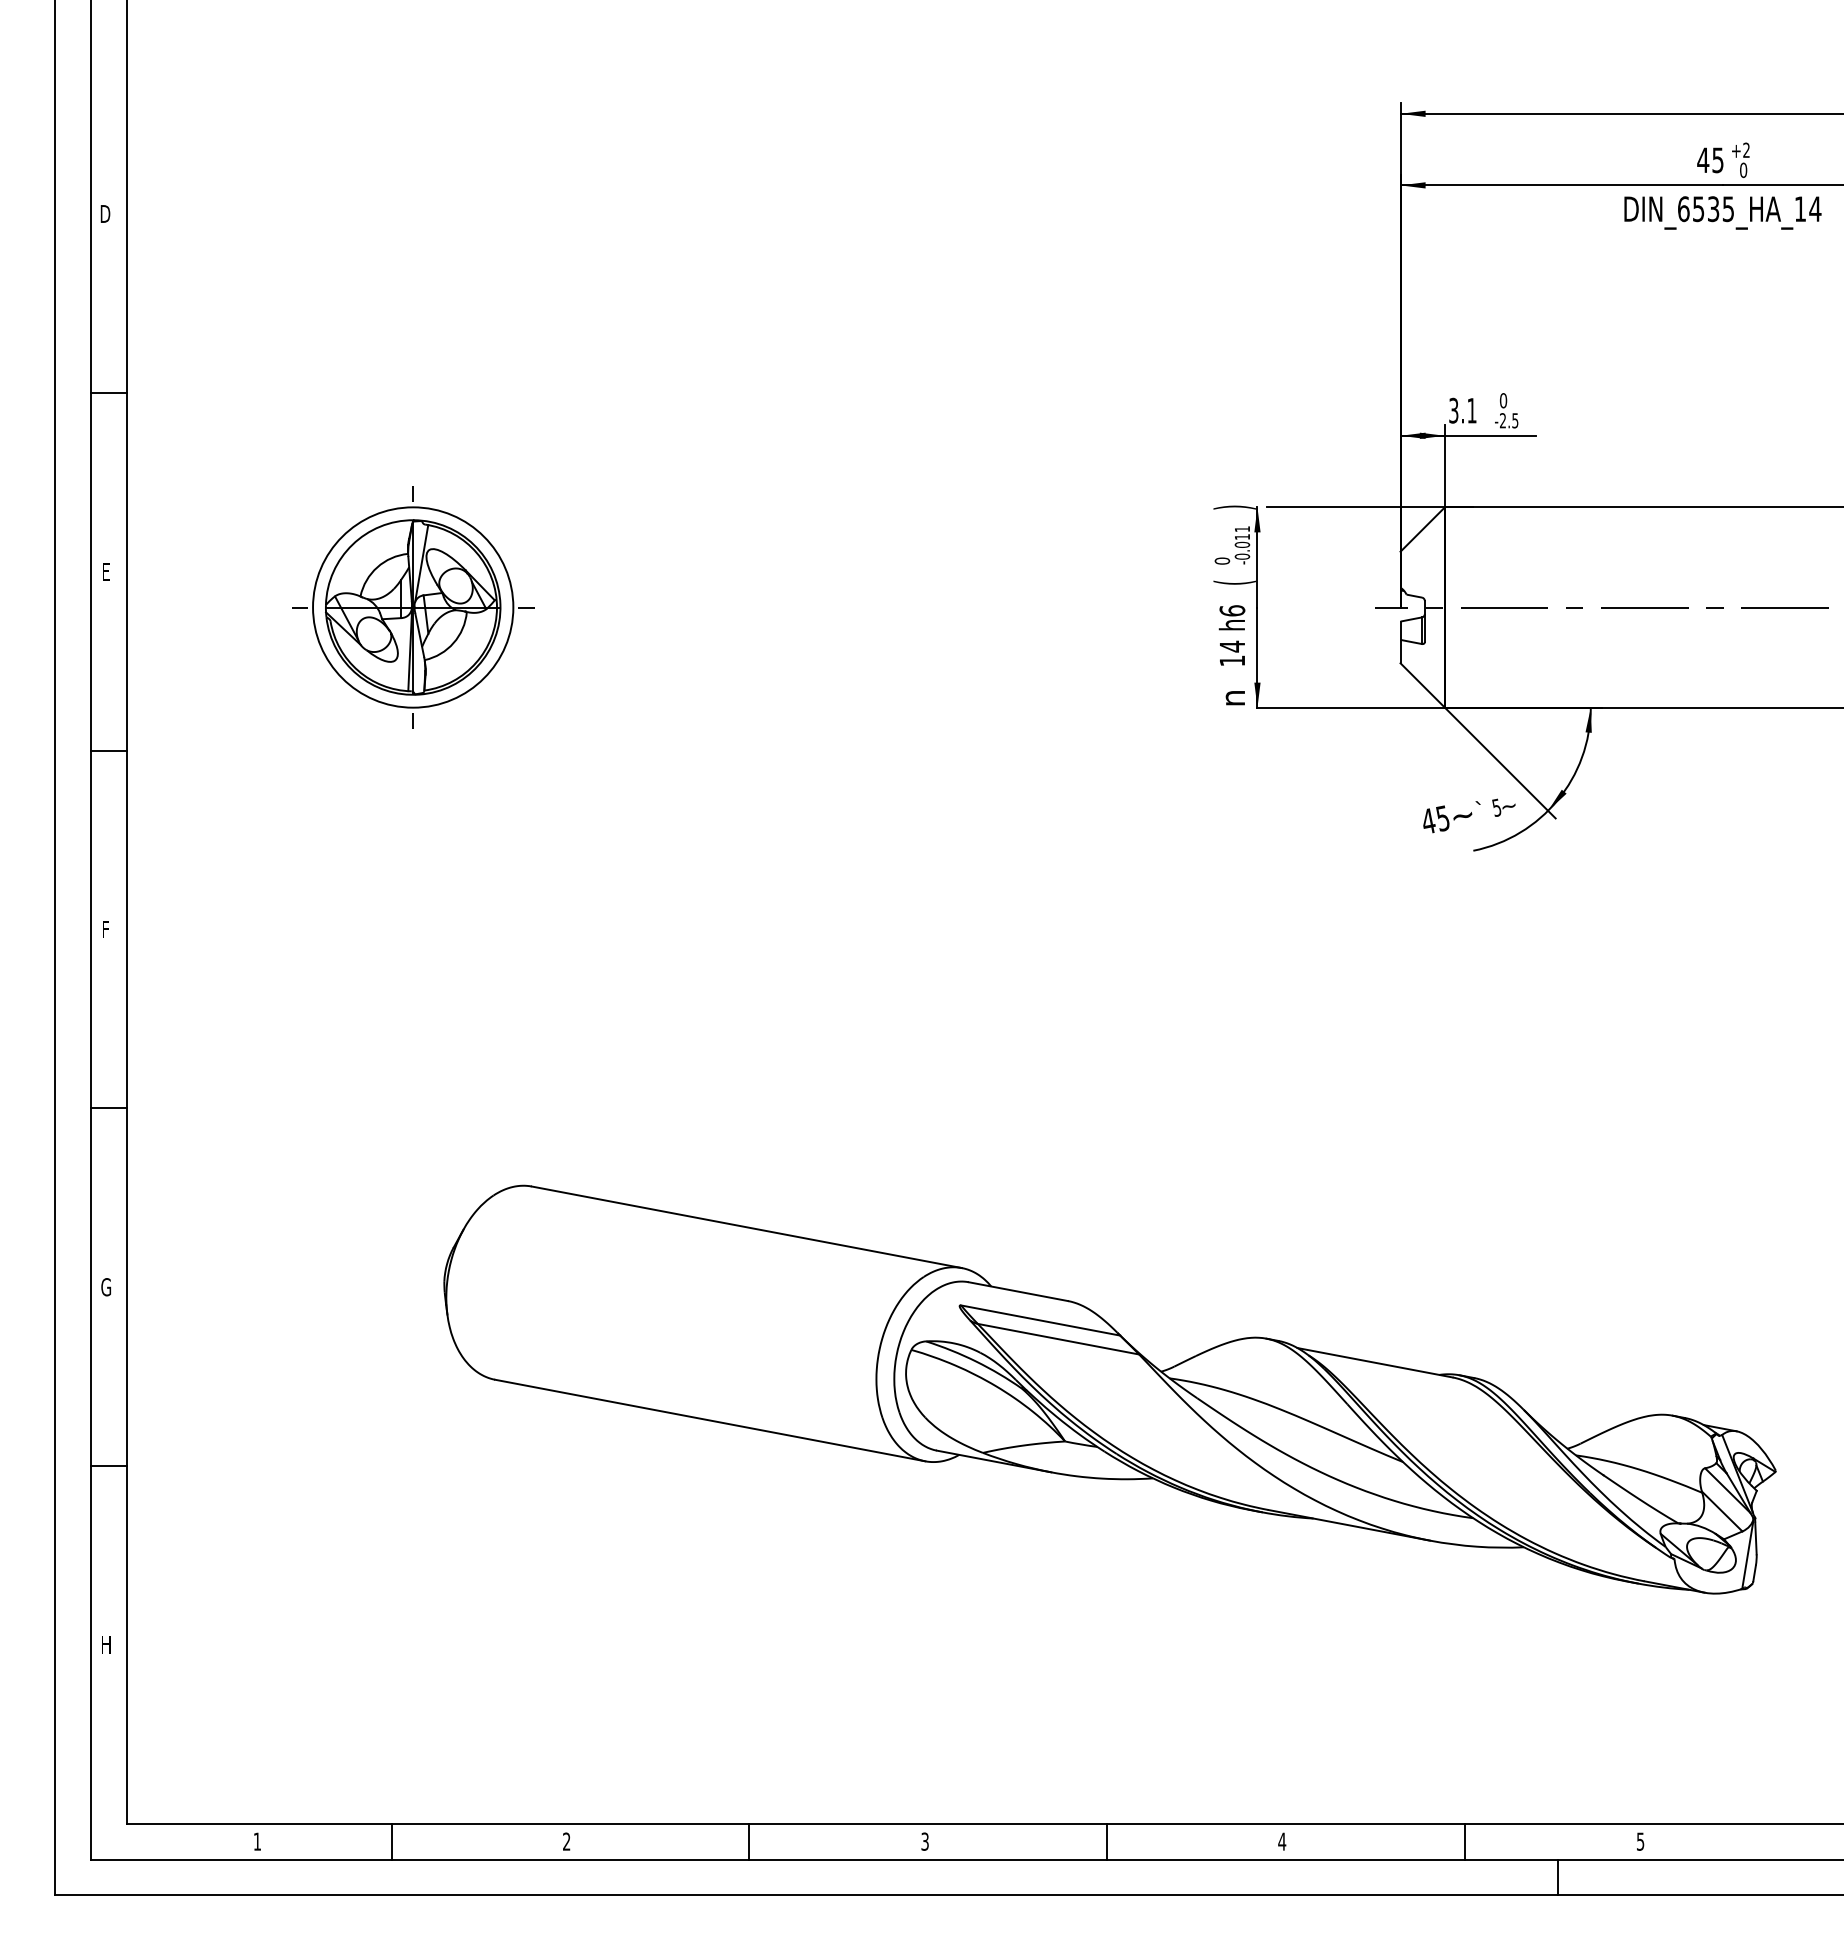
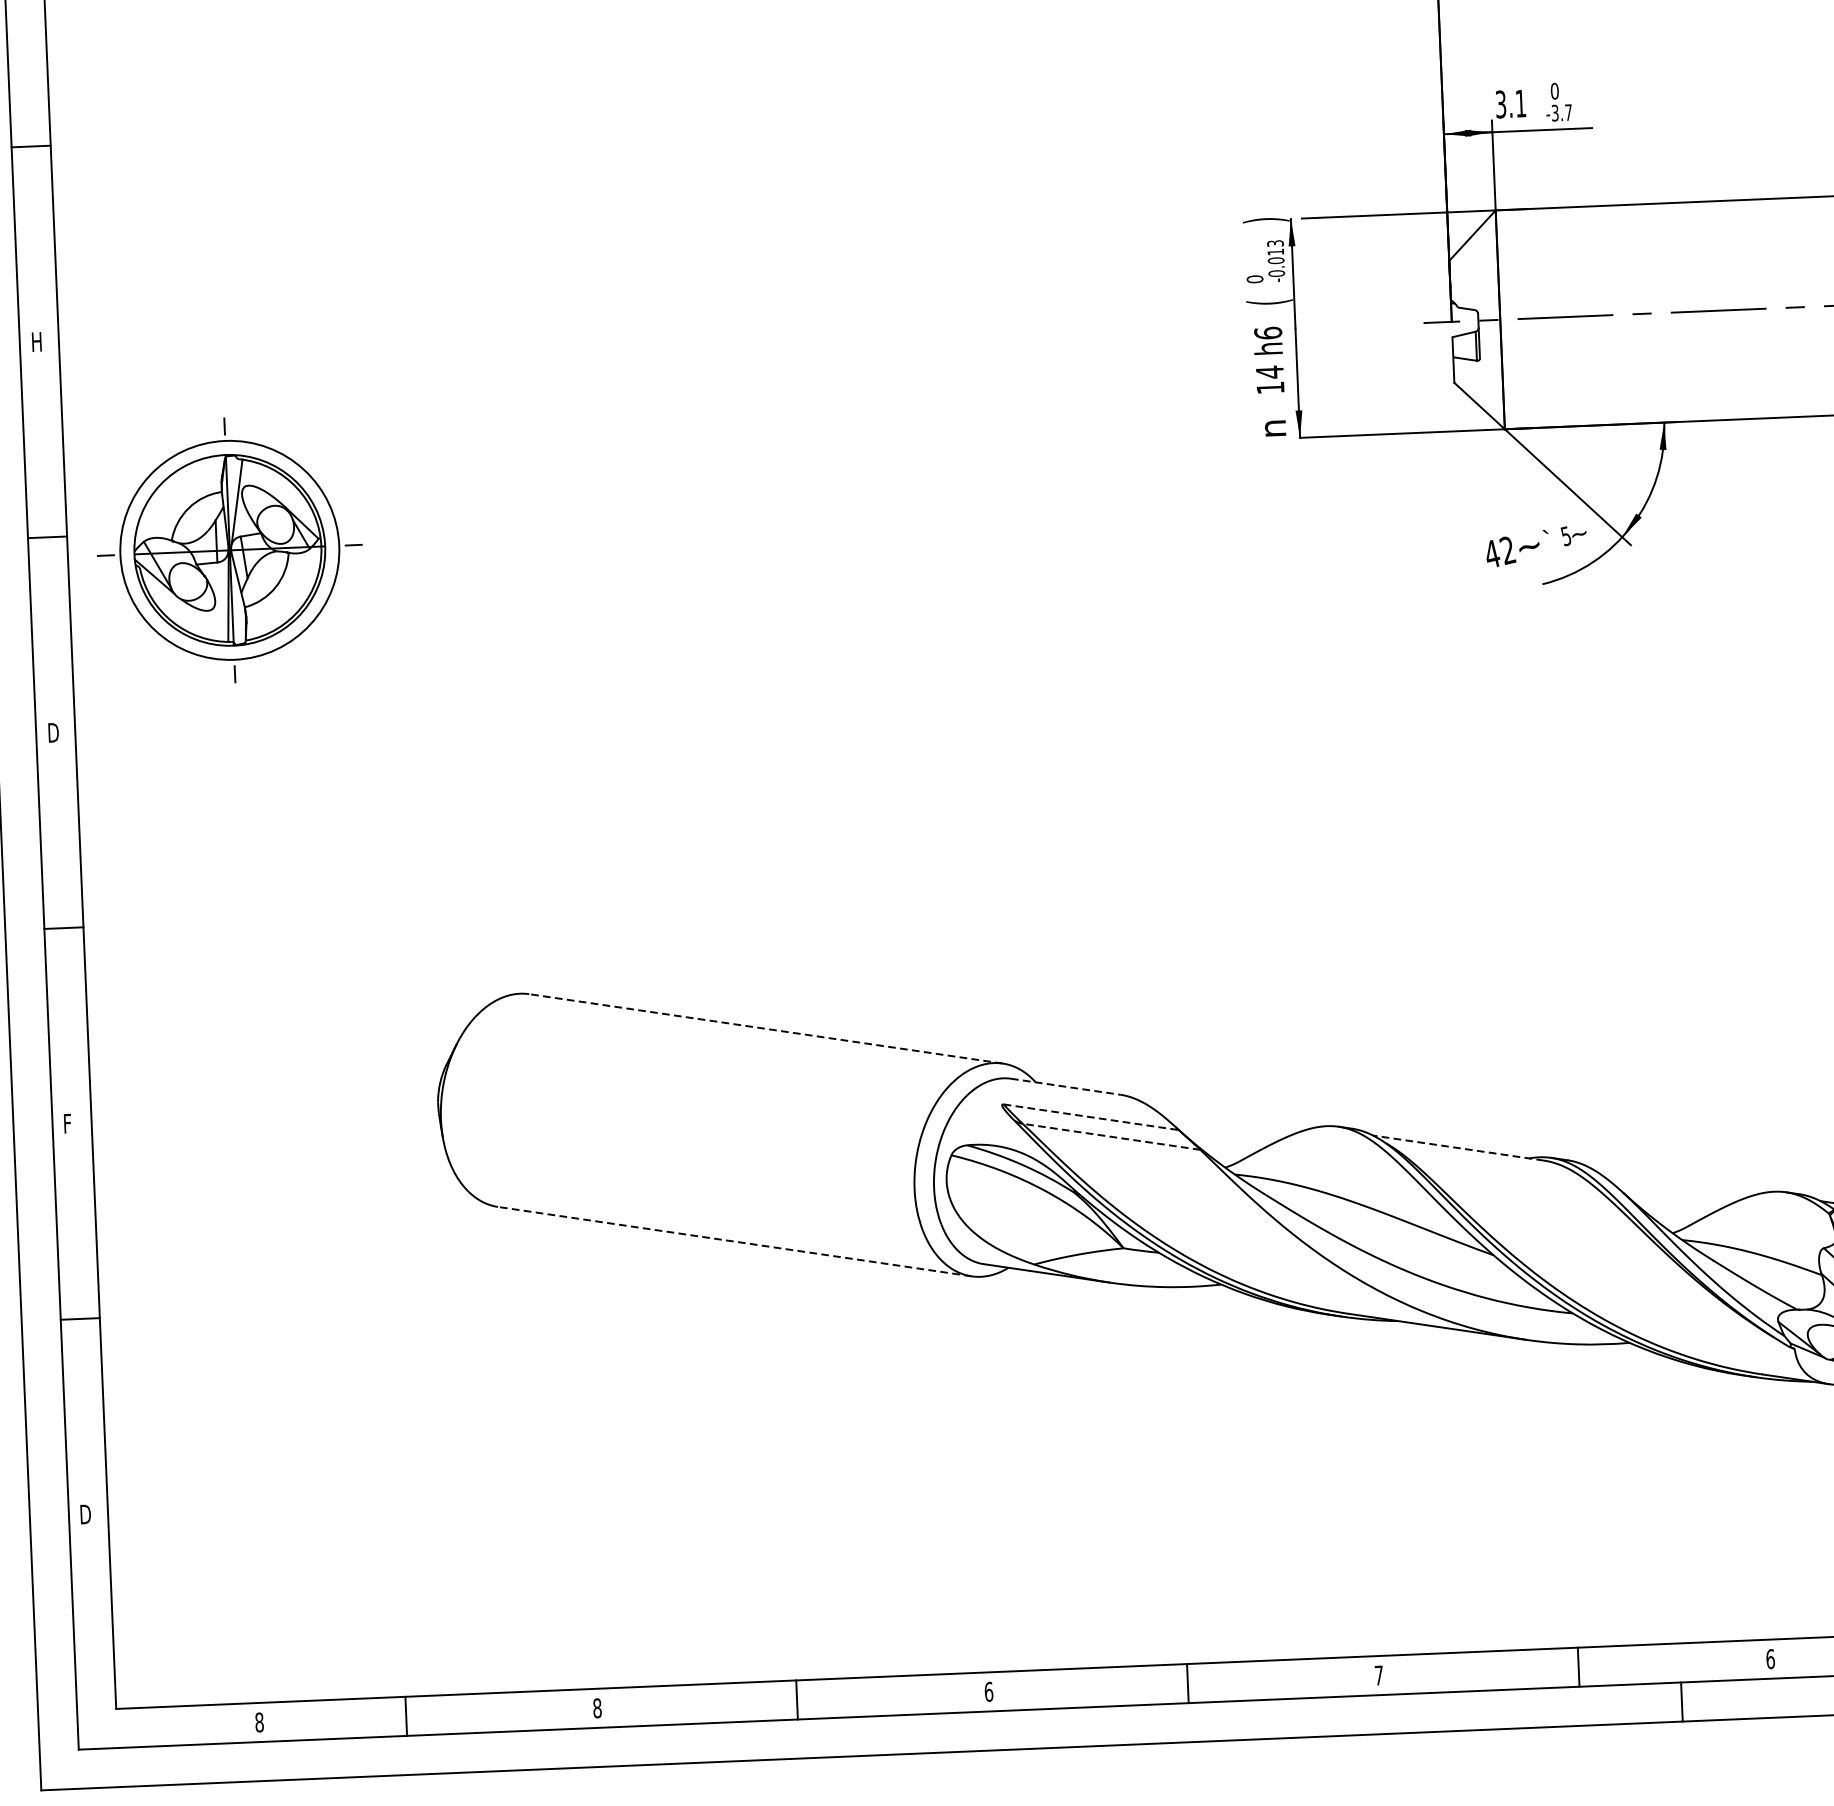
text: (1509, 420) -> (1562, 112), -2.5 -> -3.7
text: (1242, 529) -> (1275, 243), -0.011 -> -0.013
text: (107, 571) -> (37, 341), E -> H
part: (413, 607) -> (230, 550), moved
text: (1442, 818) -> (1507, 550), 45 -> 42
text: (106, 929) -> (52, 732), F -> D
line: (746, 1227) -> (765, 1029), solid -> dashed
text: (106, 1287) -> (69, 1123), G -> F
line: (1018, 1291) -> (1065, 1086), solid -> dashed
line: (1040, 1320) -> (1091, 1117), solid -> dashed
line: (1057, 1339) -> (1110, 1137), solid -> dashed
line: (1375, 1362) -> (1459, 1147), solid -> dashed
line: (710, 1420) -> (735, 1241), solid -> dashed
text: (107, 1644) -> (86, 1513), H -> D
text: (257, 1841) -> (259, 1722), 1 -> 8
text: (566, 1841) -> (597, 1708), 2 -> 8
text: (925, 1841) -> (989, 1691), 3 -> 6
text: (1282, 1841) -> (1379, 1675), 4 -> 7
text: (1640, 1841) -> (1770, 1658), 5 -> 6

